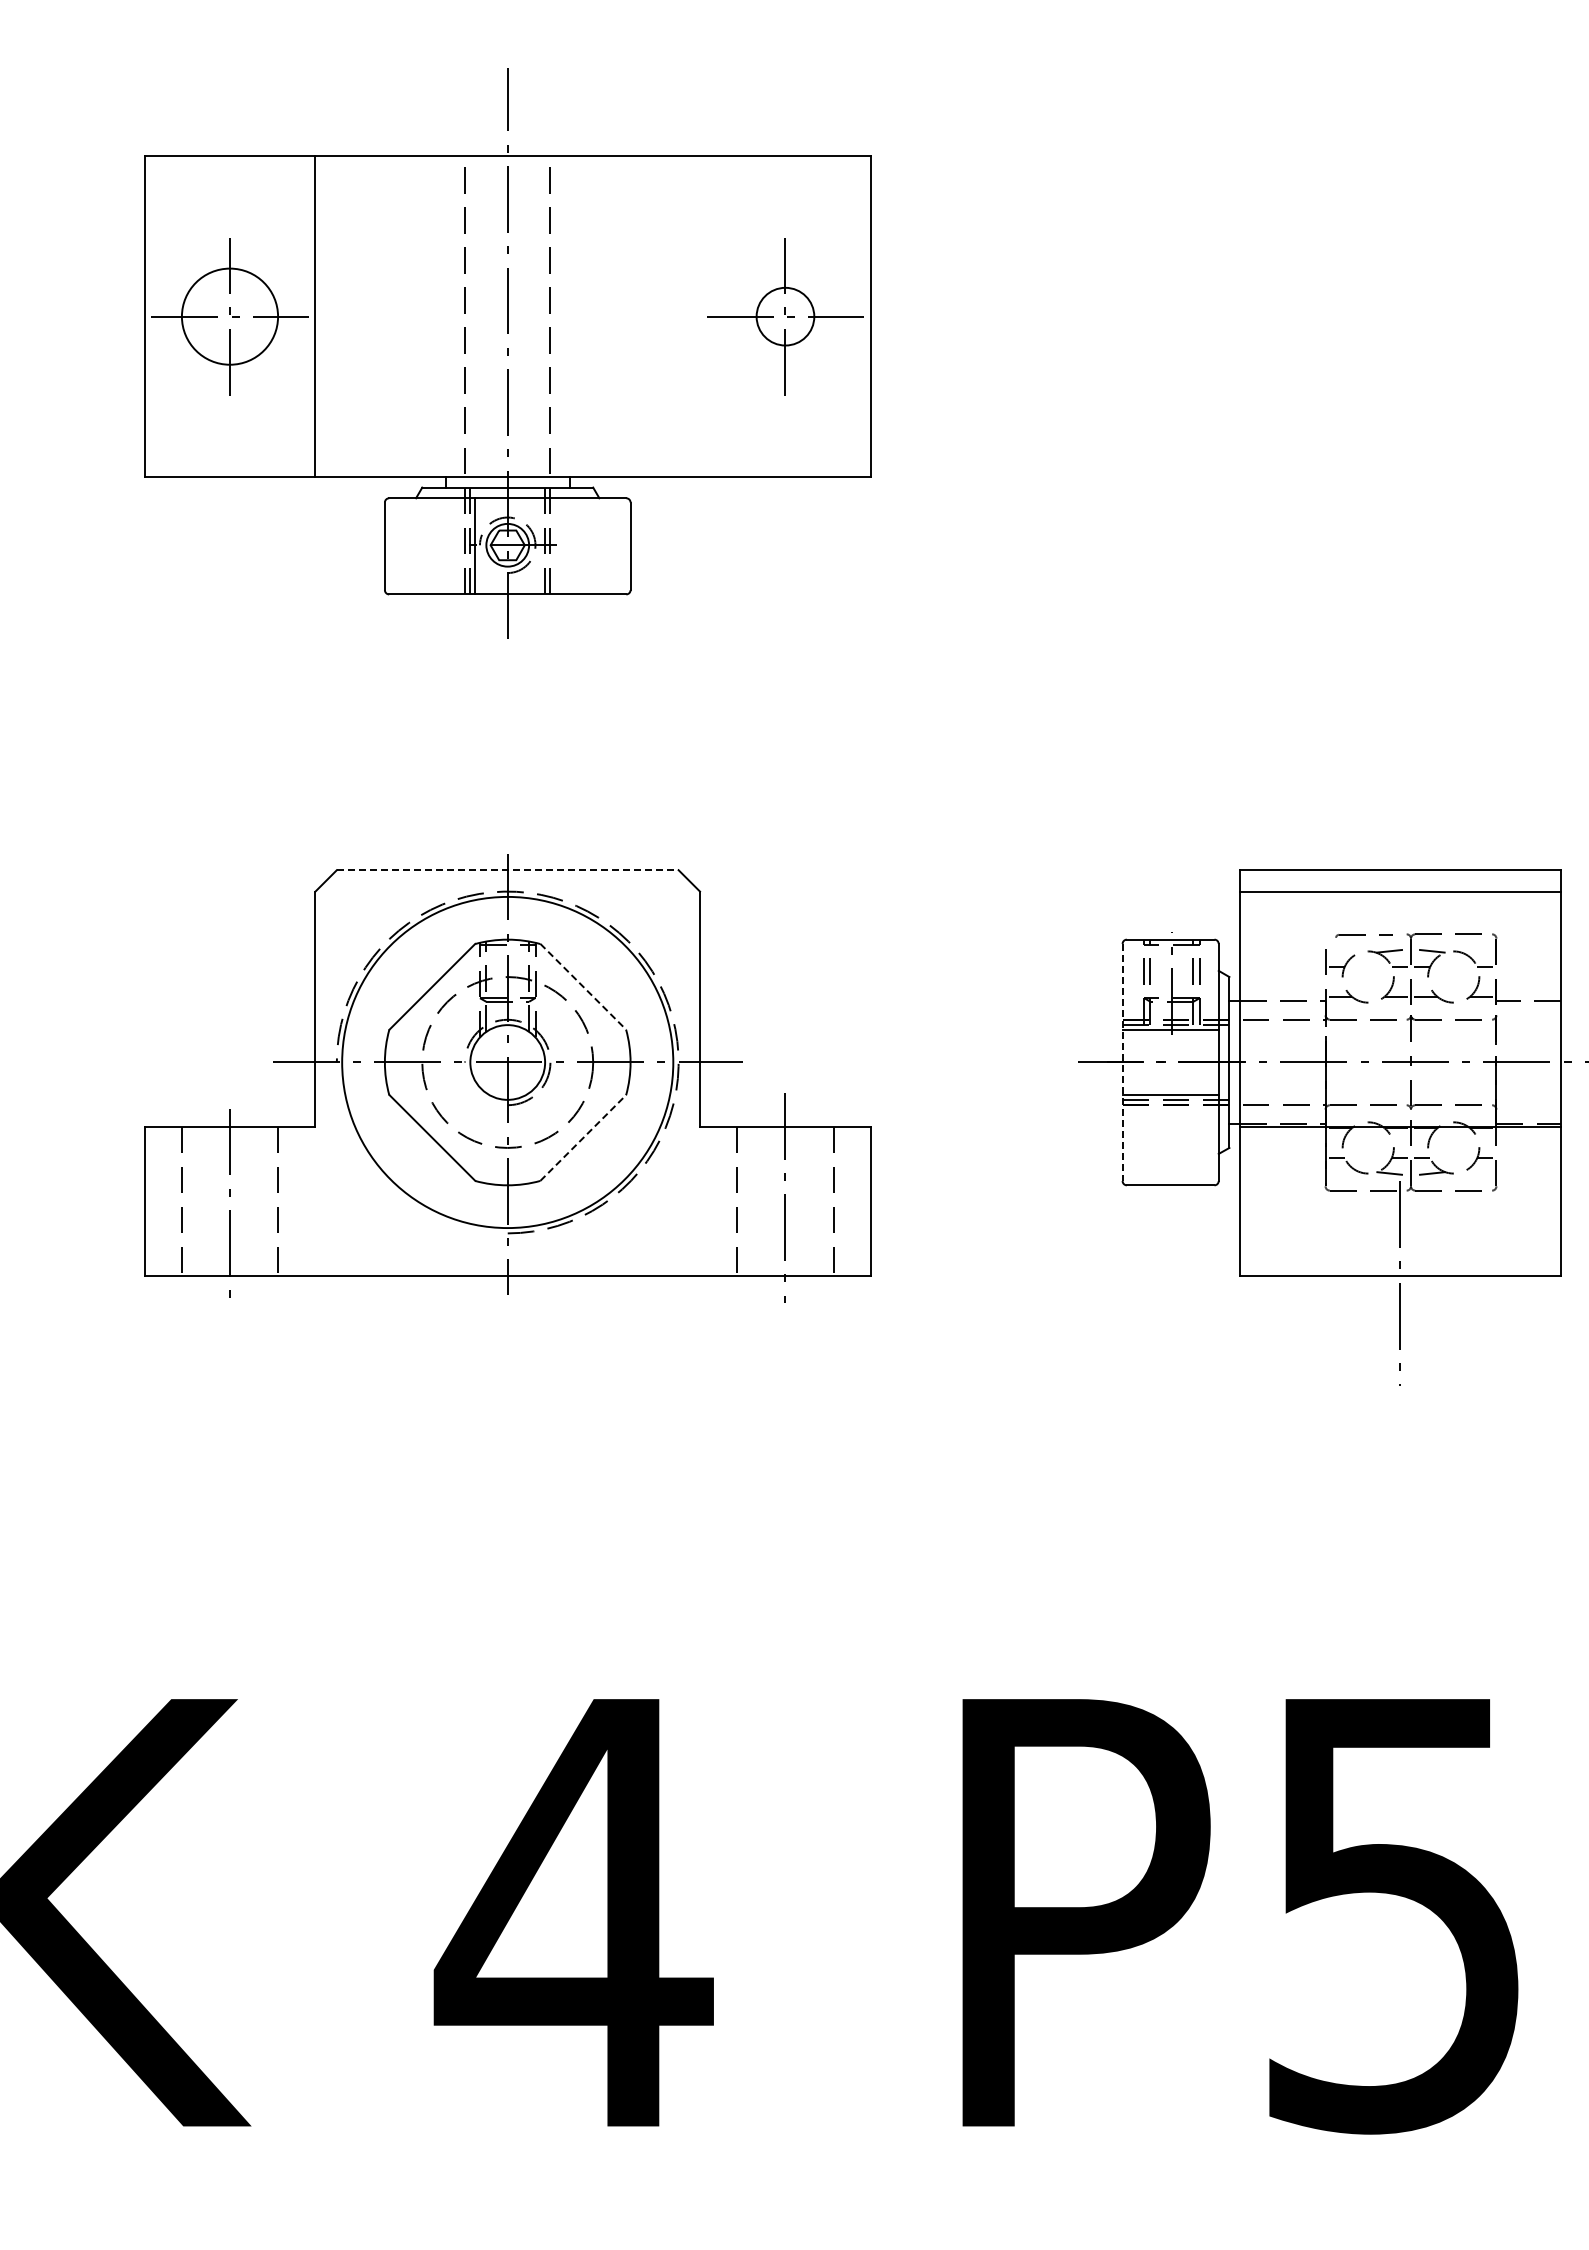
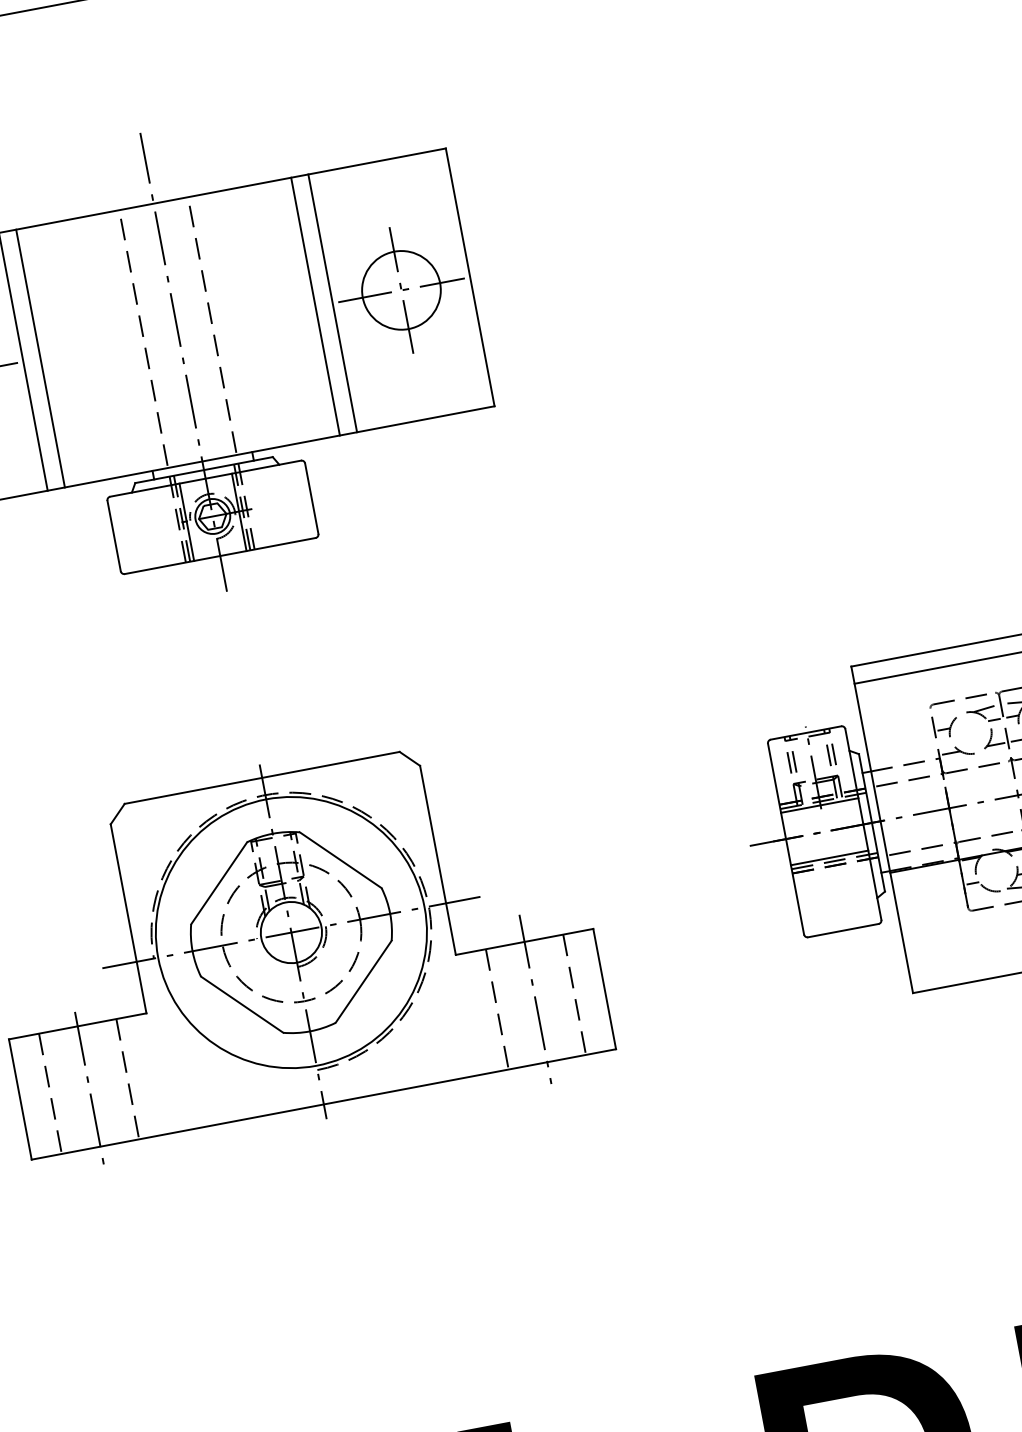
line: (336, 316) -> (40, 358), added
line: (678, 316) -> (315, 306), added
line: (700, 316) -> (333, 303), added
circle: (785, 316) -> (401, 290), size x1.67
line: (540, 546) -> (239, 512), added
line: (507, 870) -> (262, 778), dashed -> solid
part: (1360, 935) -> (958, 700), size x1.43
line: (583, 986) -> (340, 859), dashed -> solid
line: (1122, 1062) -> (785, 839), dashed -> solid
line: (583, 1137) -> (363, 981), dashed -> solid

